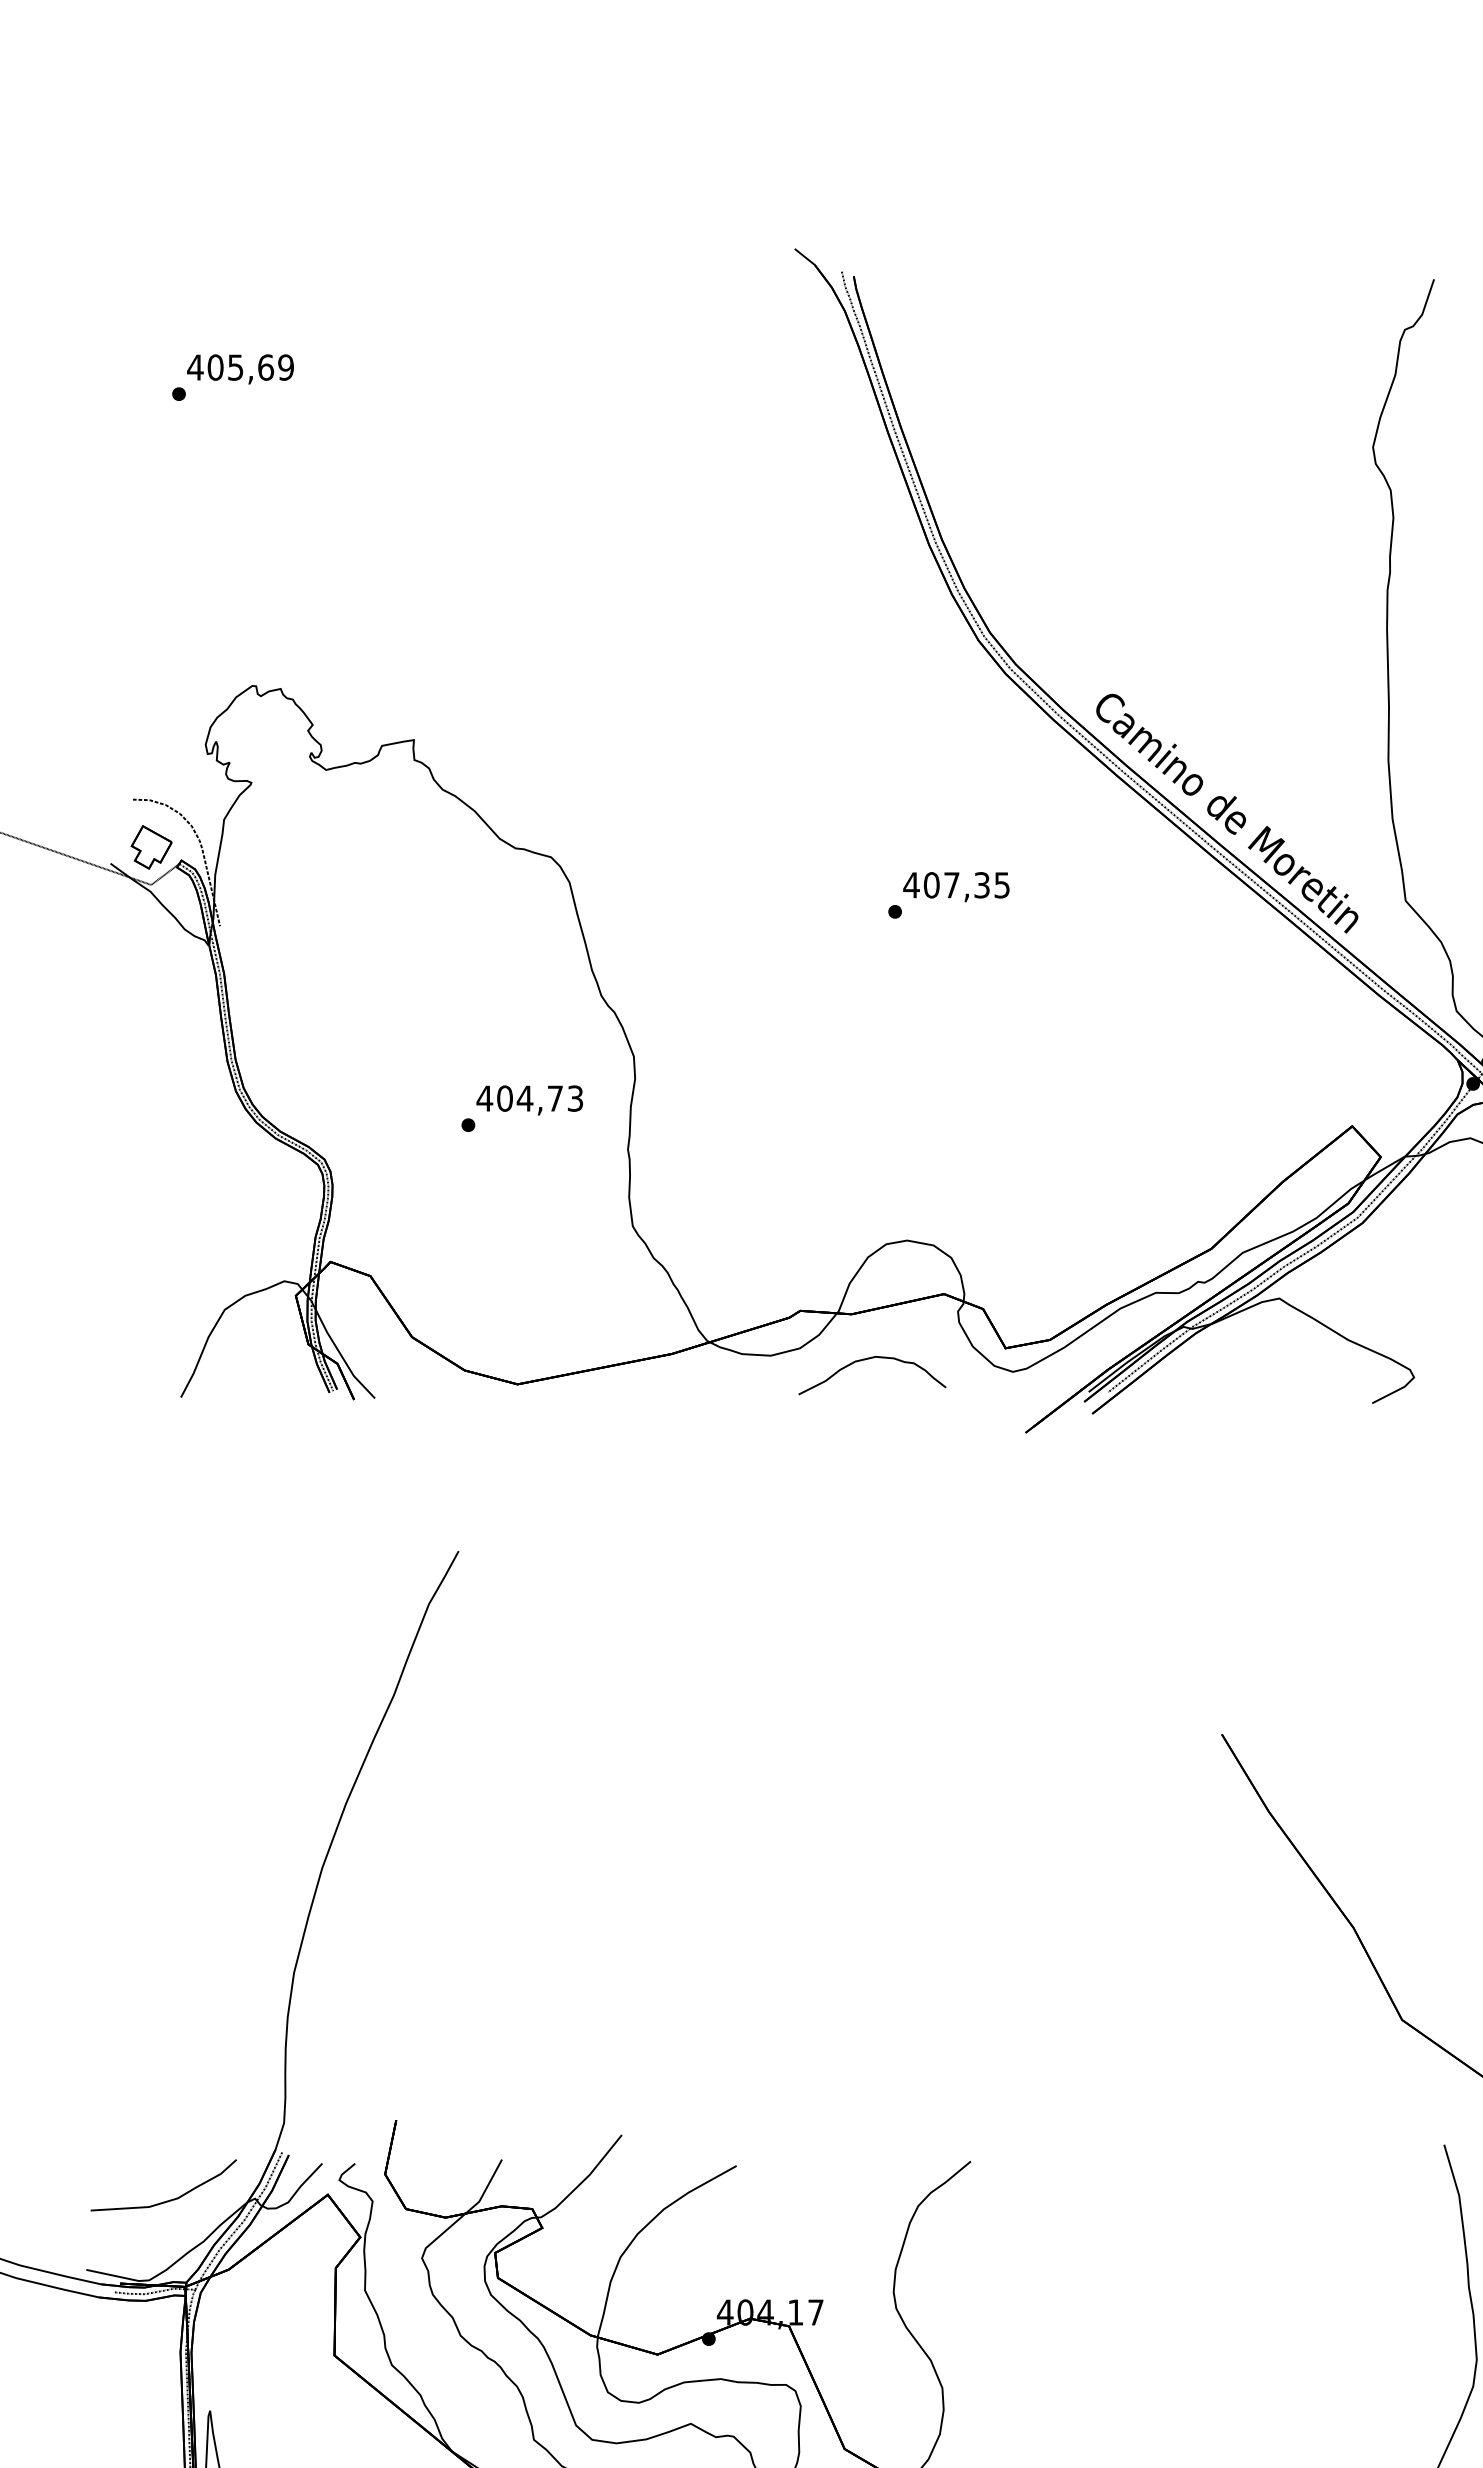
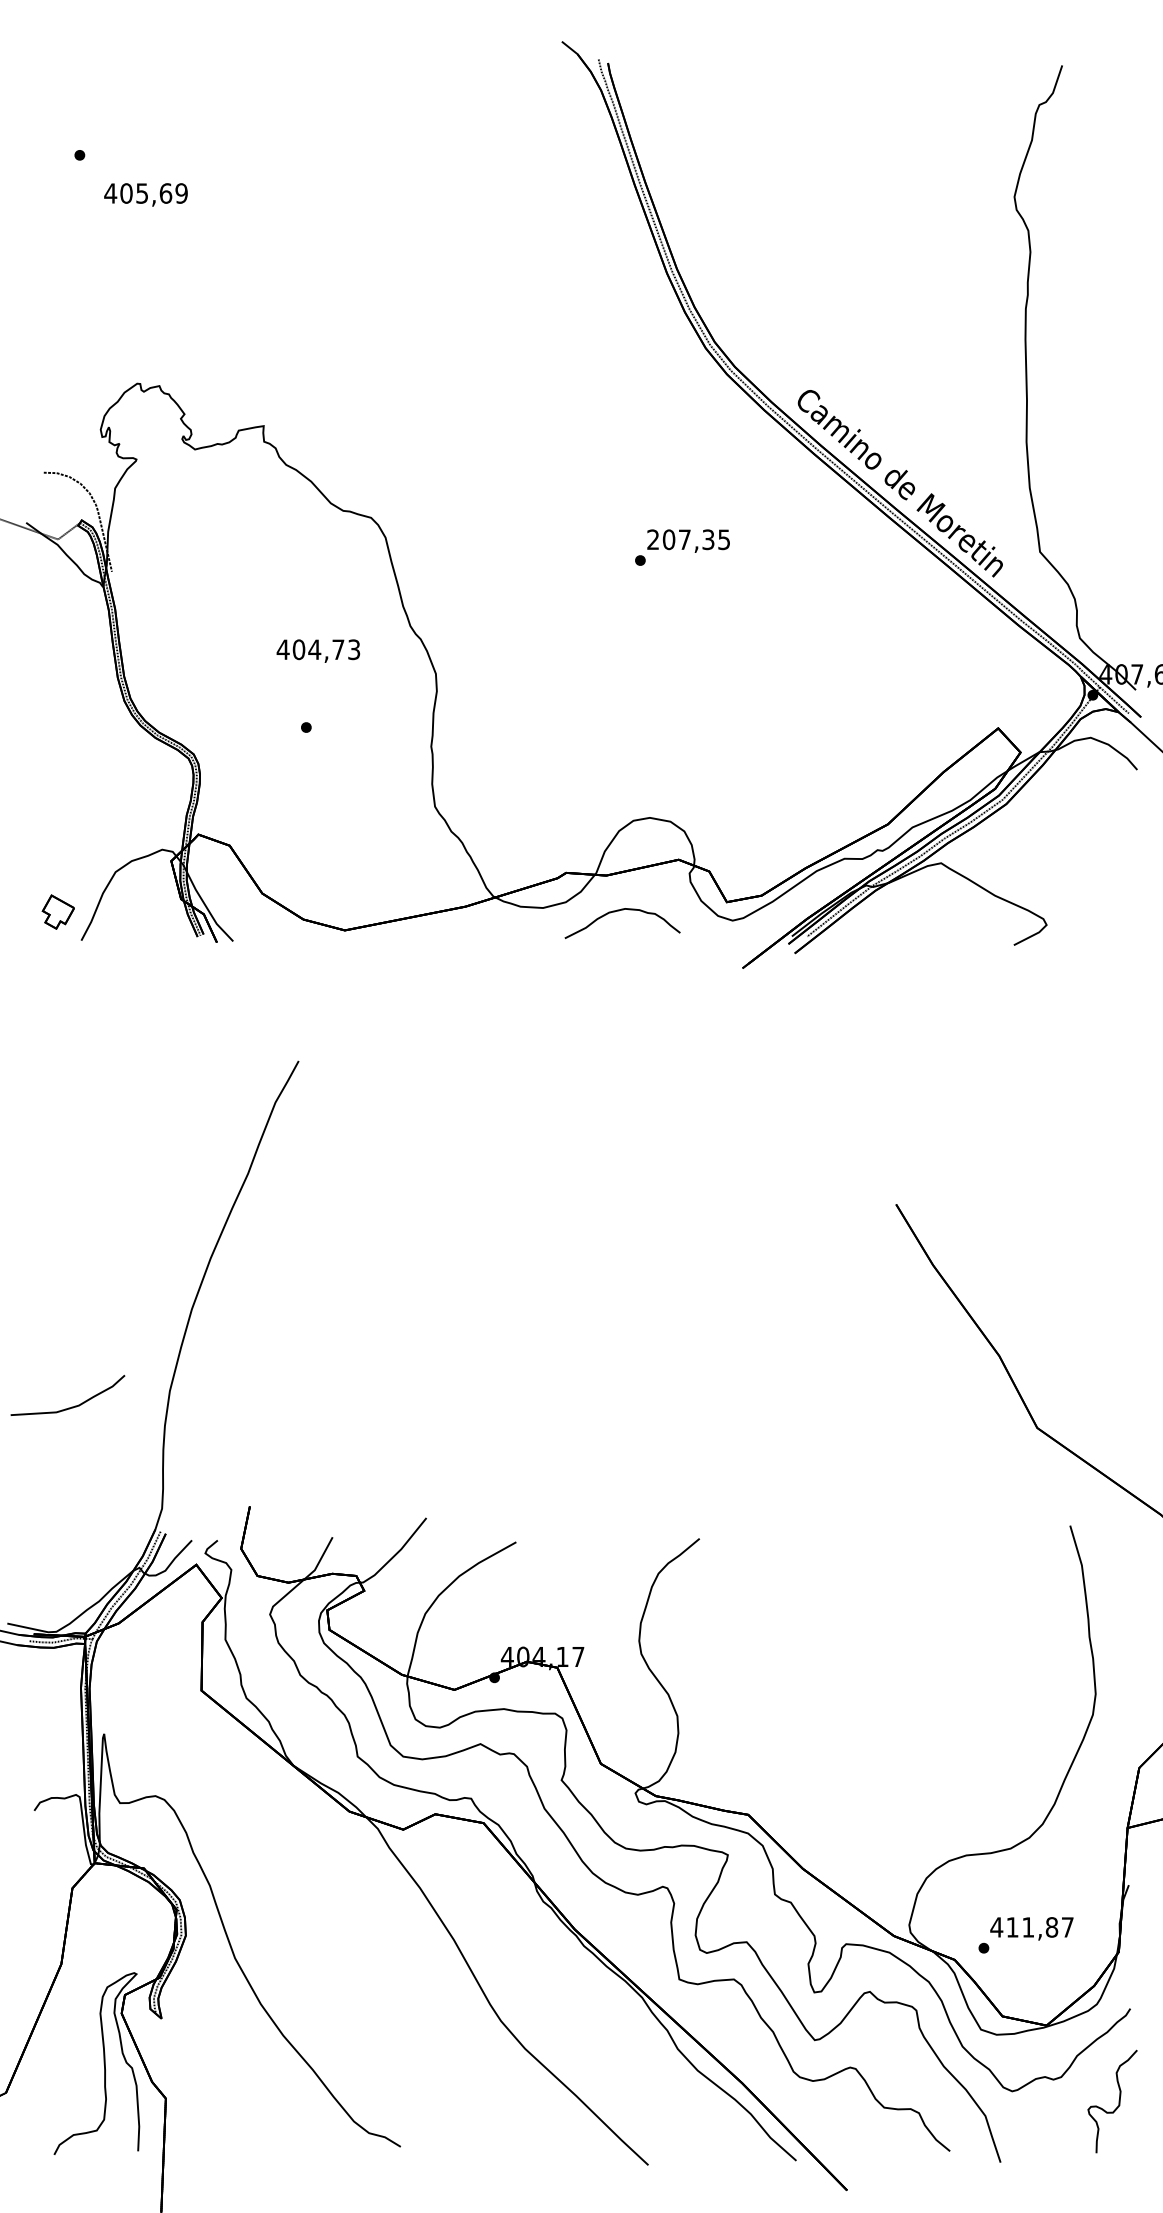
text: (239, 368) -> (145, 194), moved
part: (150, 846) -> (57, 911), moved
text: (910, 884) -> (652, 539), 407,35 -> 207,35
text: (529, 1099) -> (318, 650), moved
curve: (168, 2199) -> (71, 1406), moved

